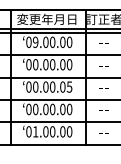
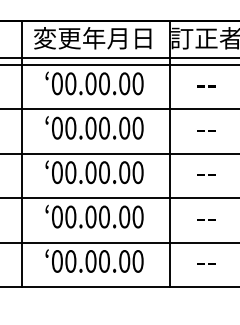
text: (35, 41) -> (70, 82), 09.00.00 -> 00.00.00
text: (69, 86) -> (137, 171), 00.00.05 -> 00.00.00
text: (35, 131) -> (70, 260), 01.00.00 -> 00.00.00

